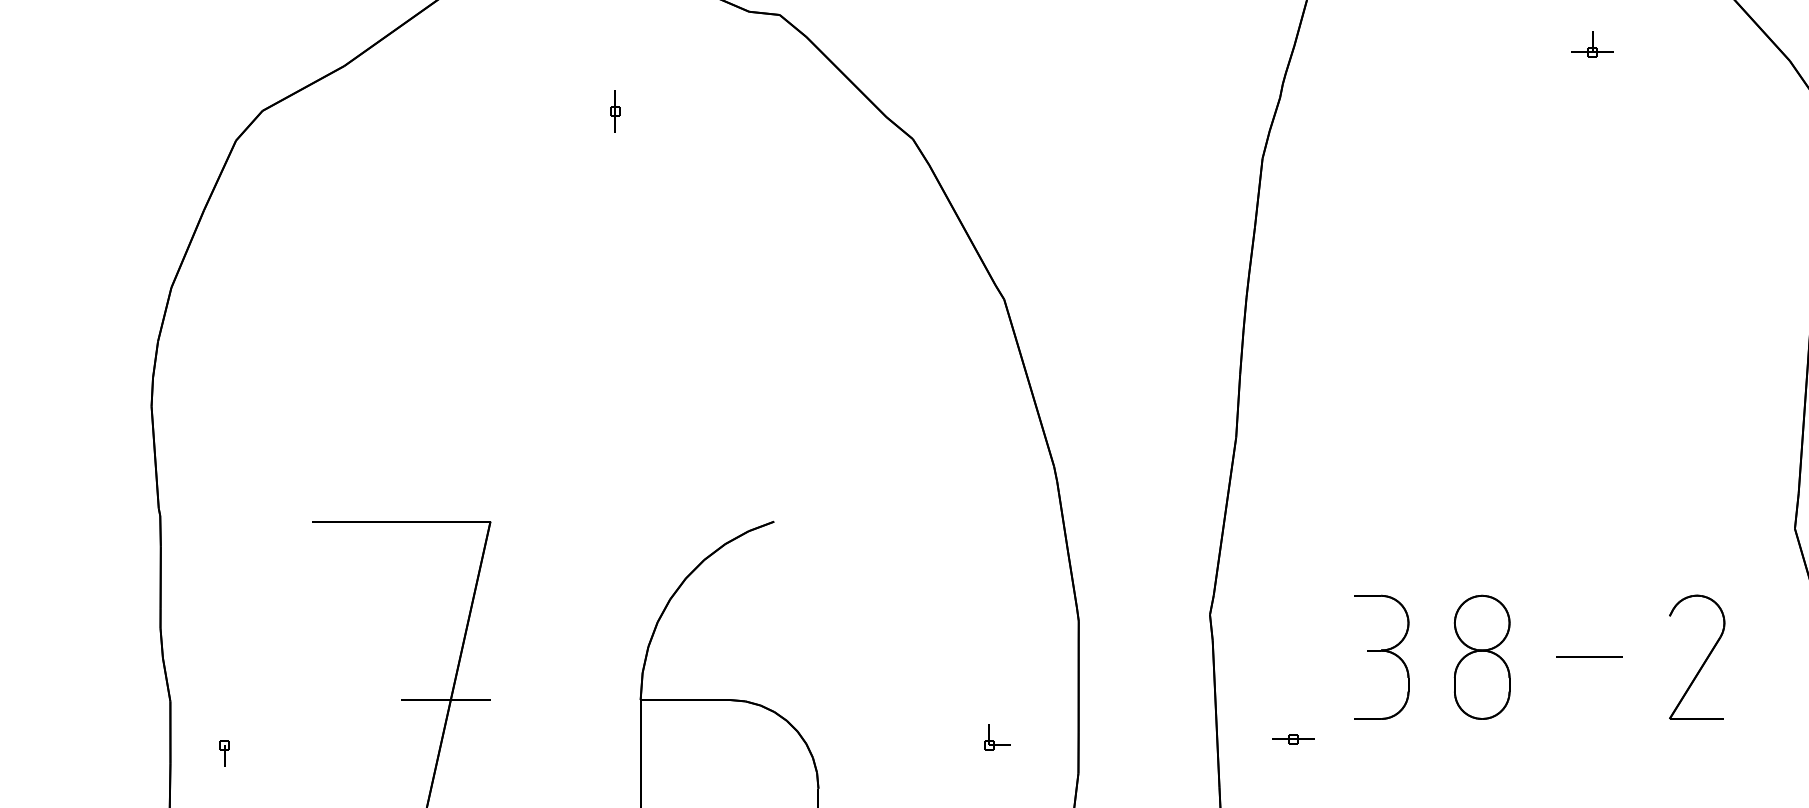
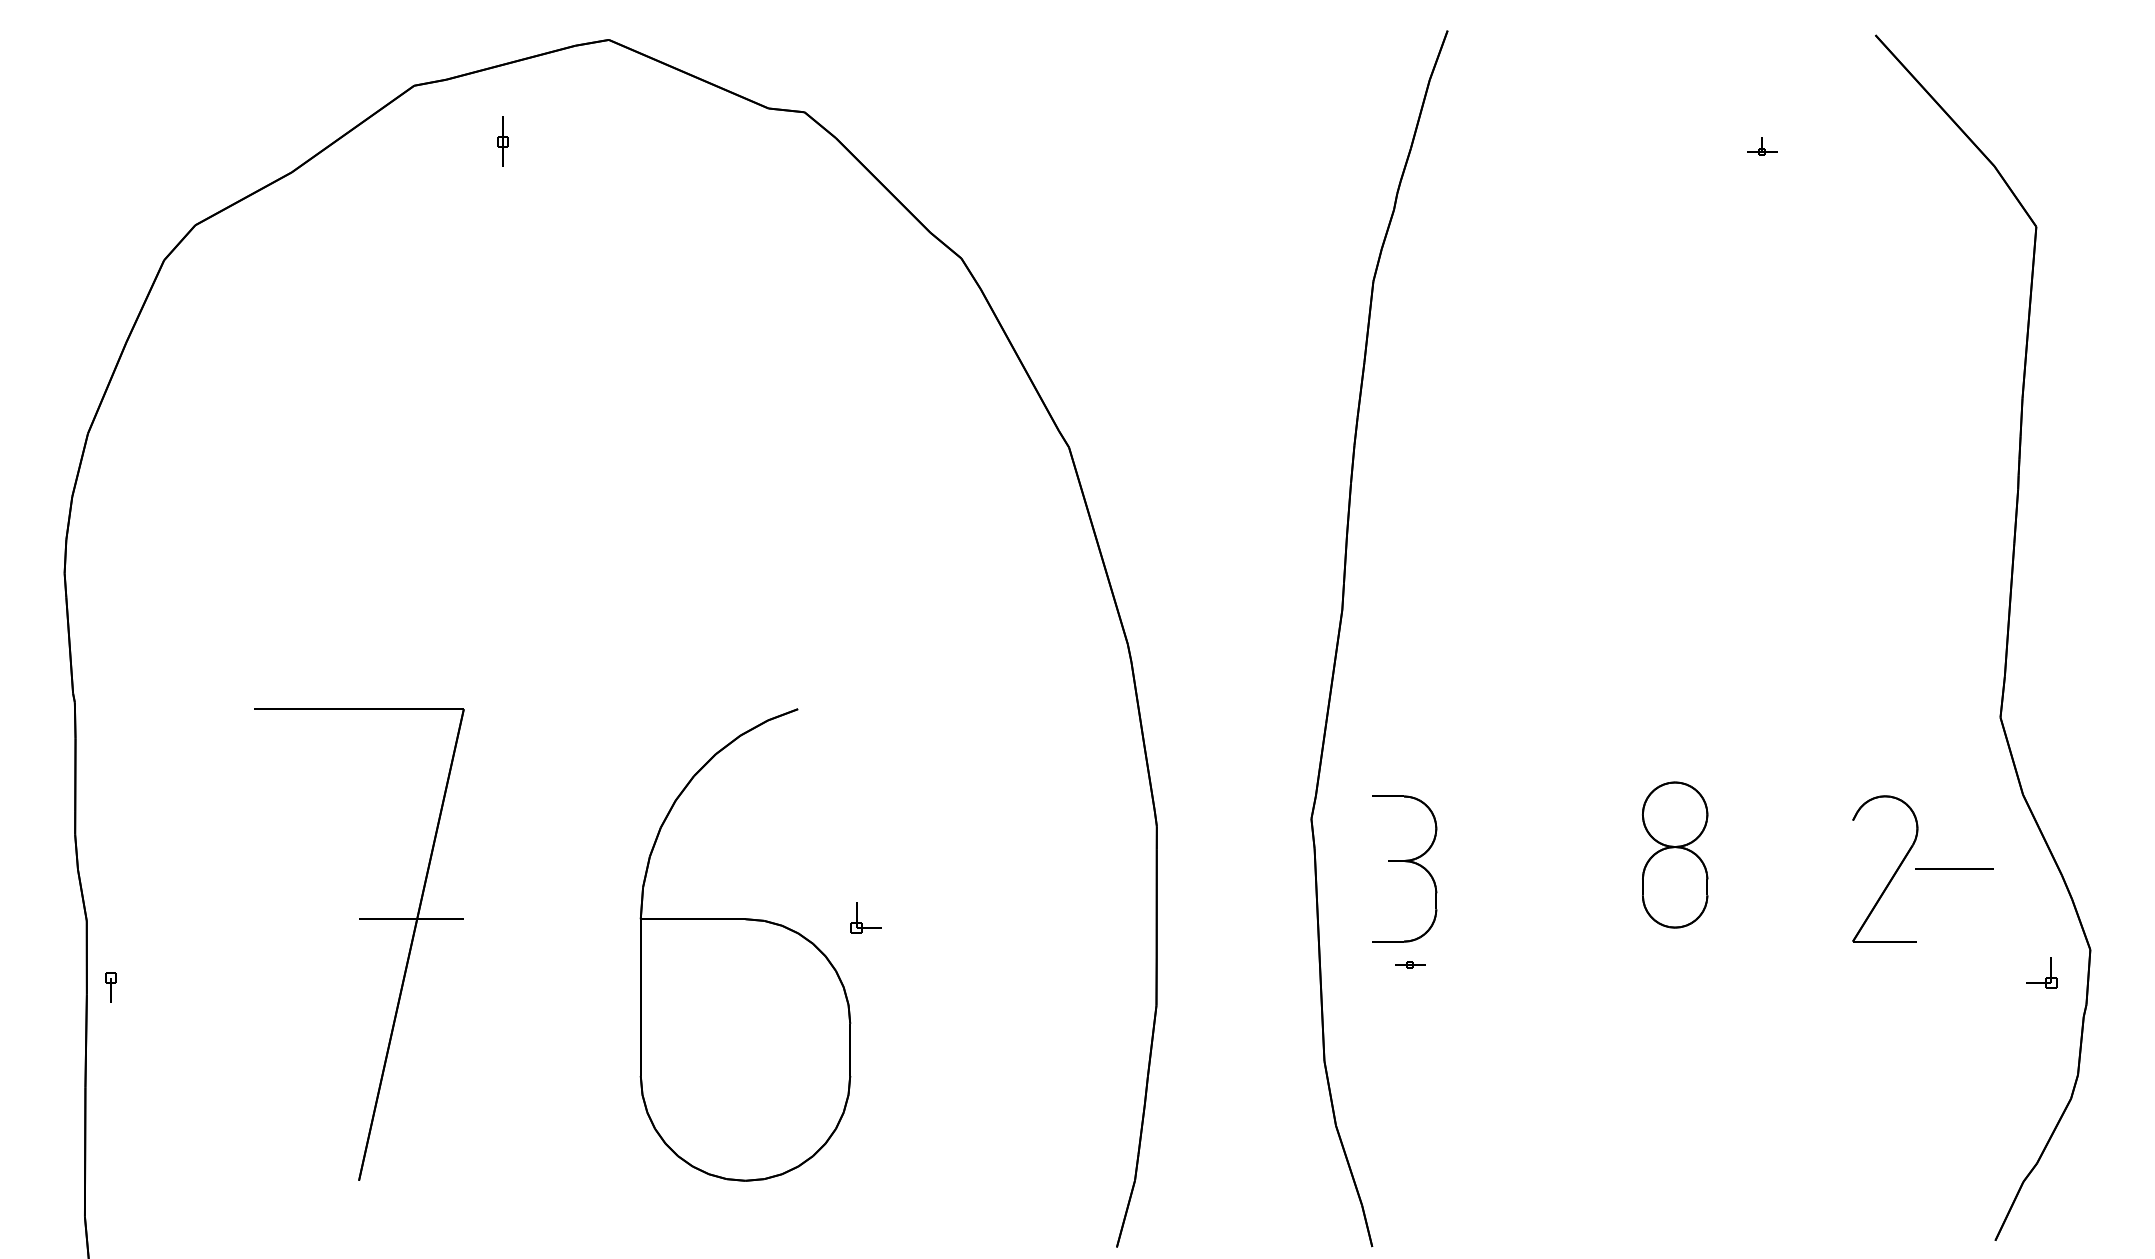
part: (1592, 44) -> (1762, 146), size x0.6
part: (614, 111) -> (502, 141), moved
part: (1382, 651) -> (1405, 862), moved
part: (1482, 656) -> (1675, 854), moved
line: (1589, 656) -> (1954, 868), moved
part: (1294, 738) -> (1410, 964), size x0.6
part: (993, 740) -> (861, 922), moved
part: (224, 753) -> (110, 987), moved

